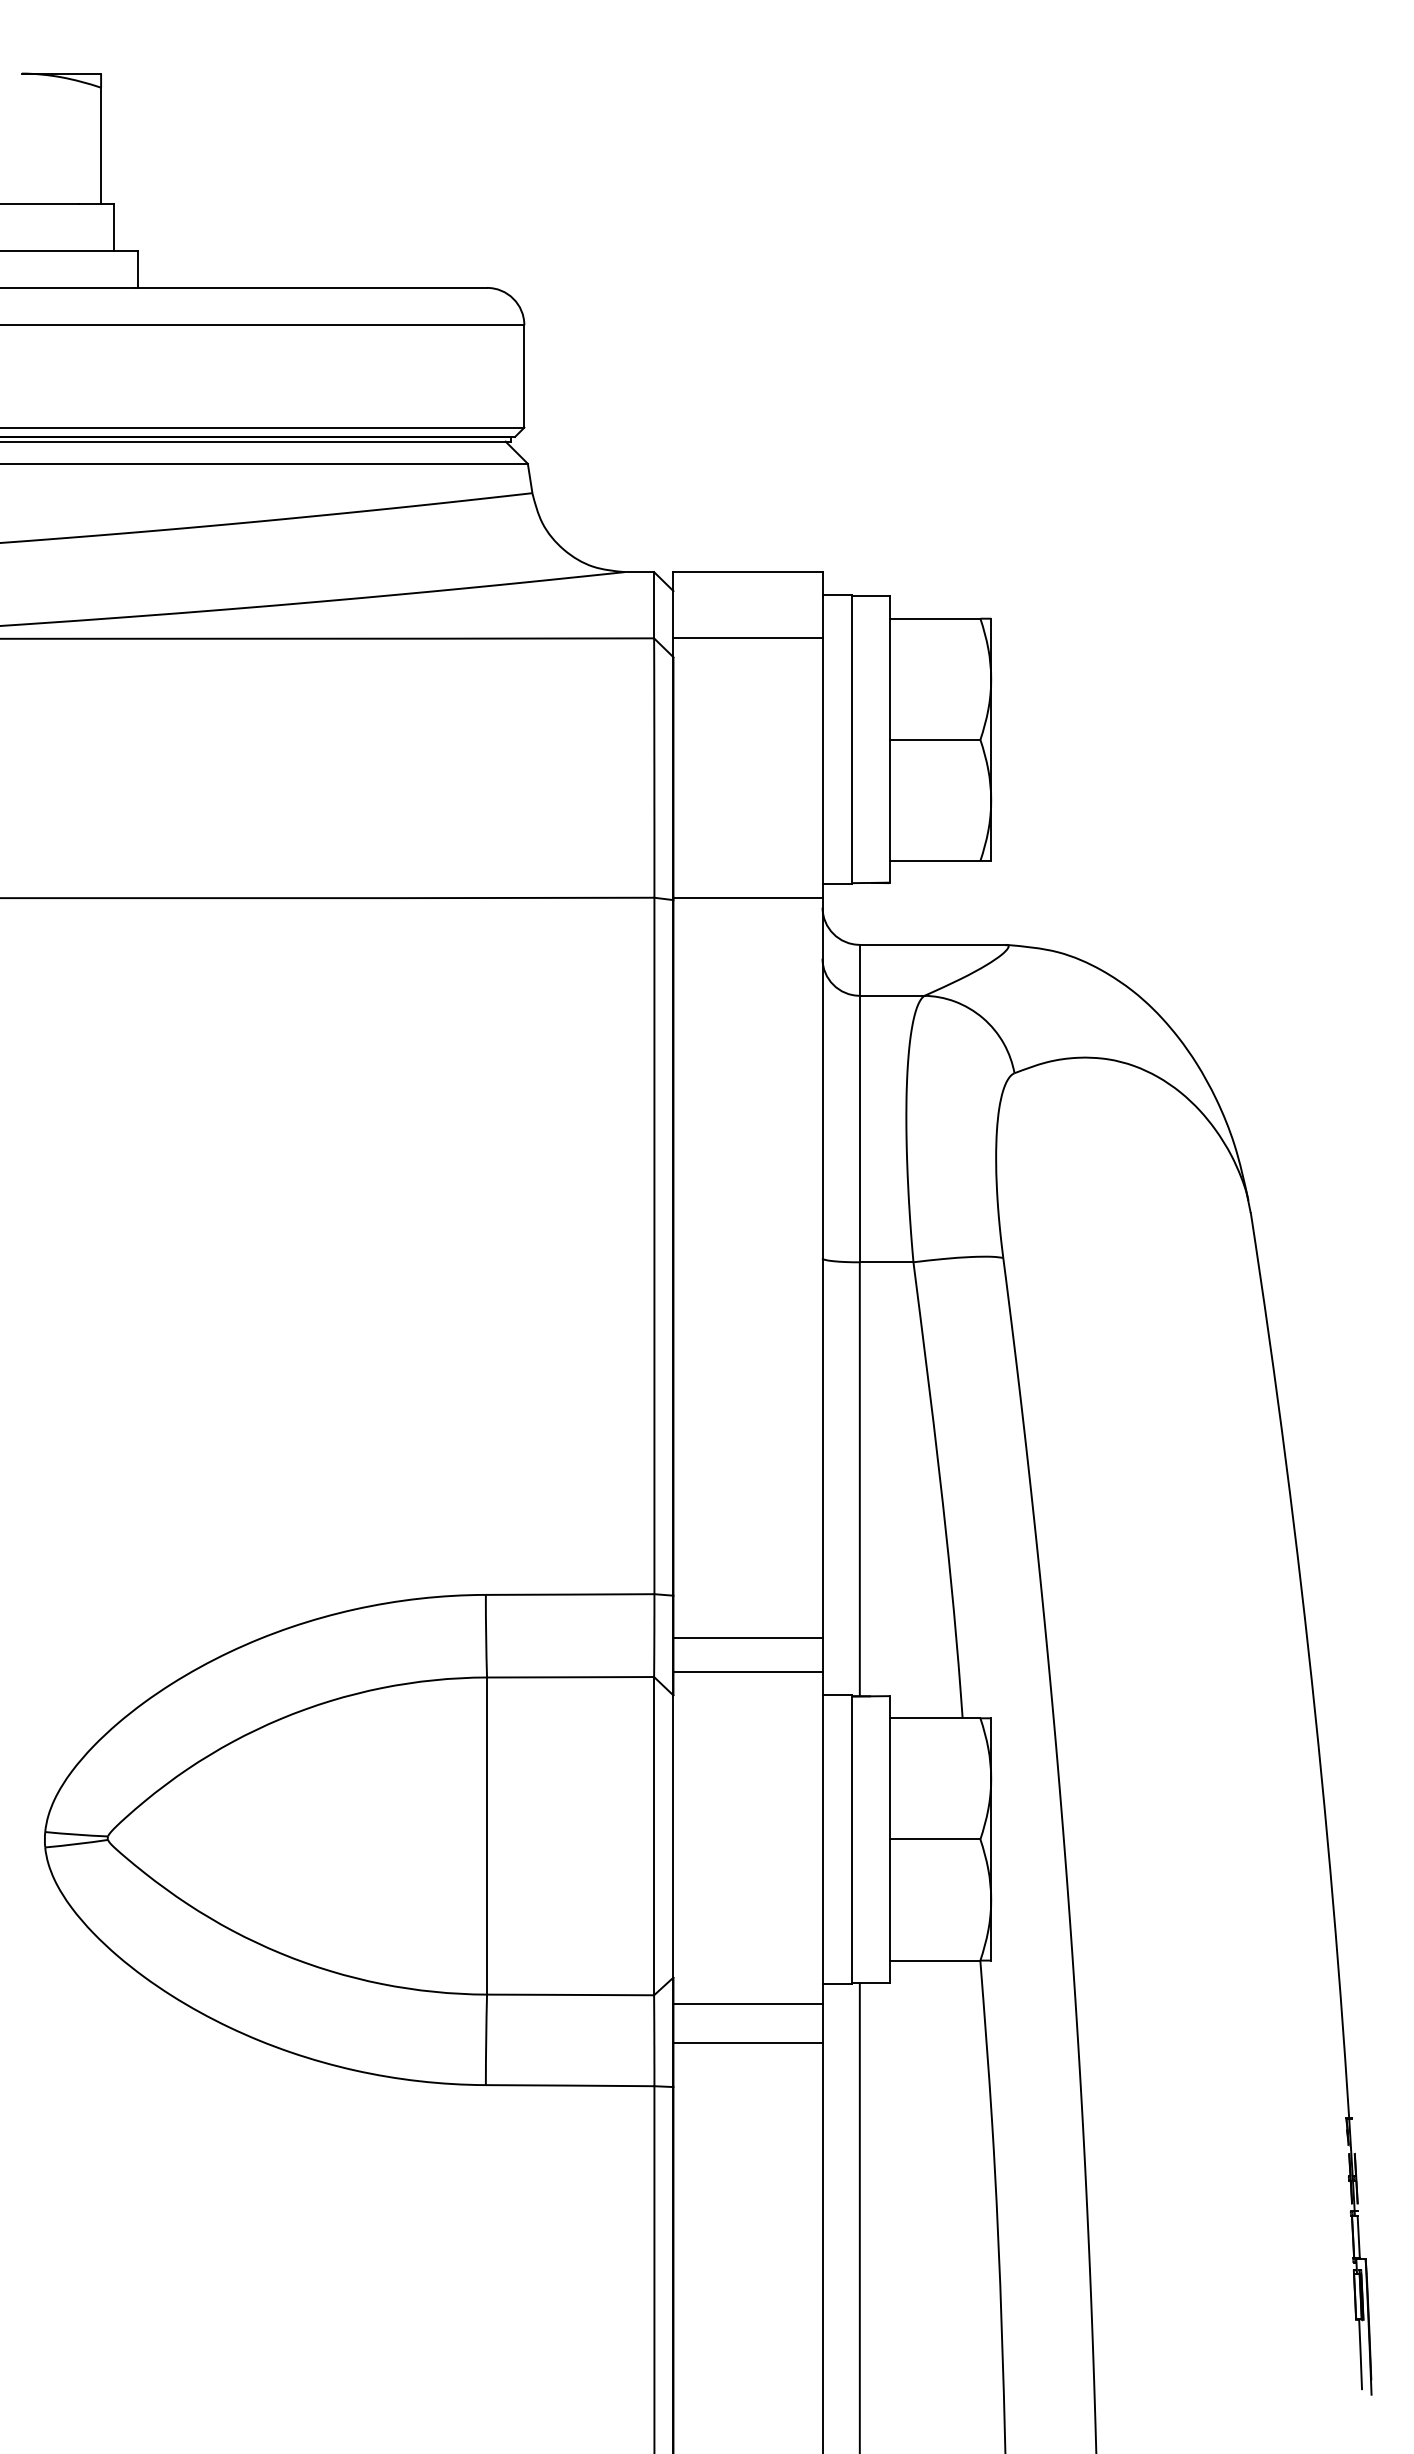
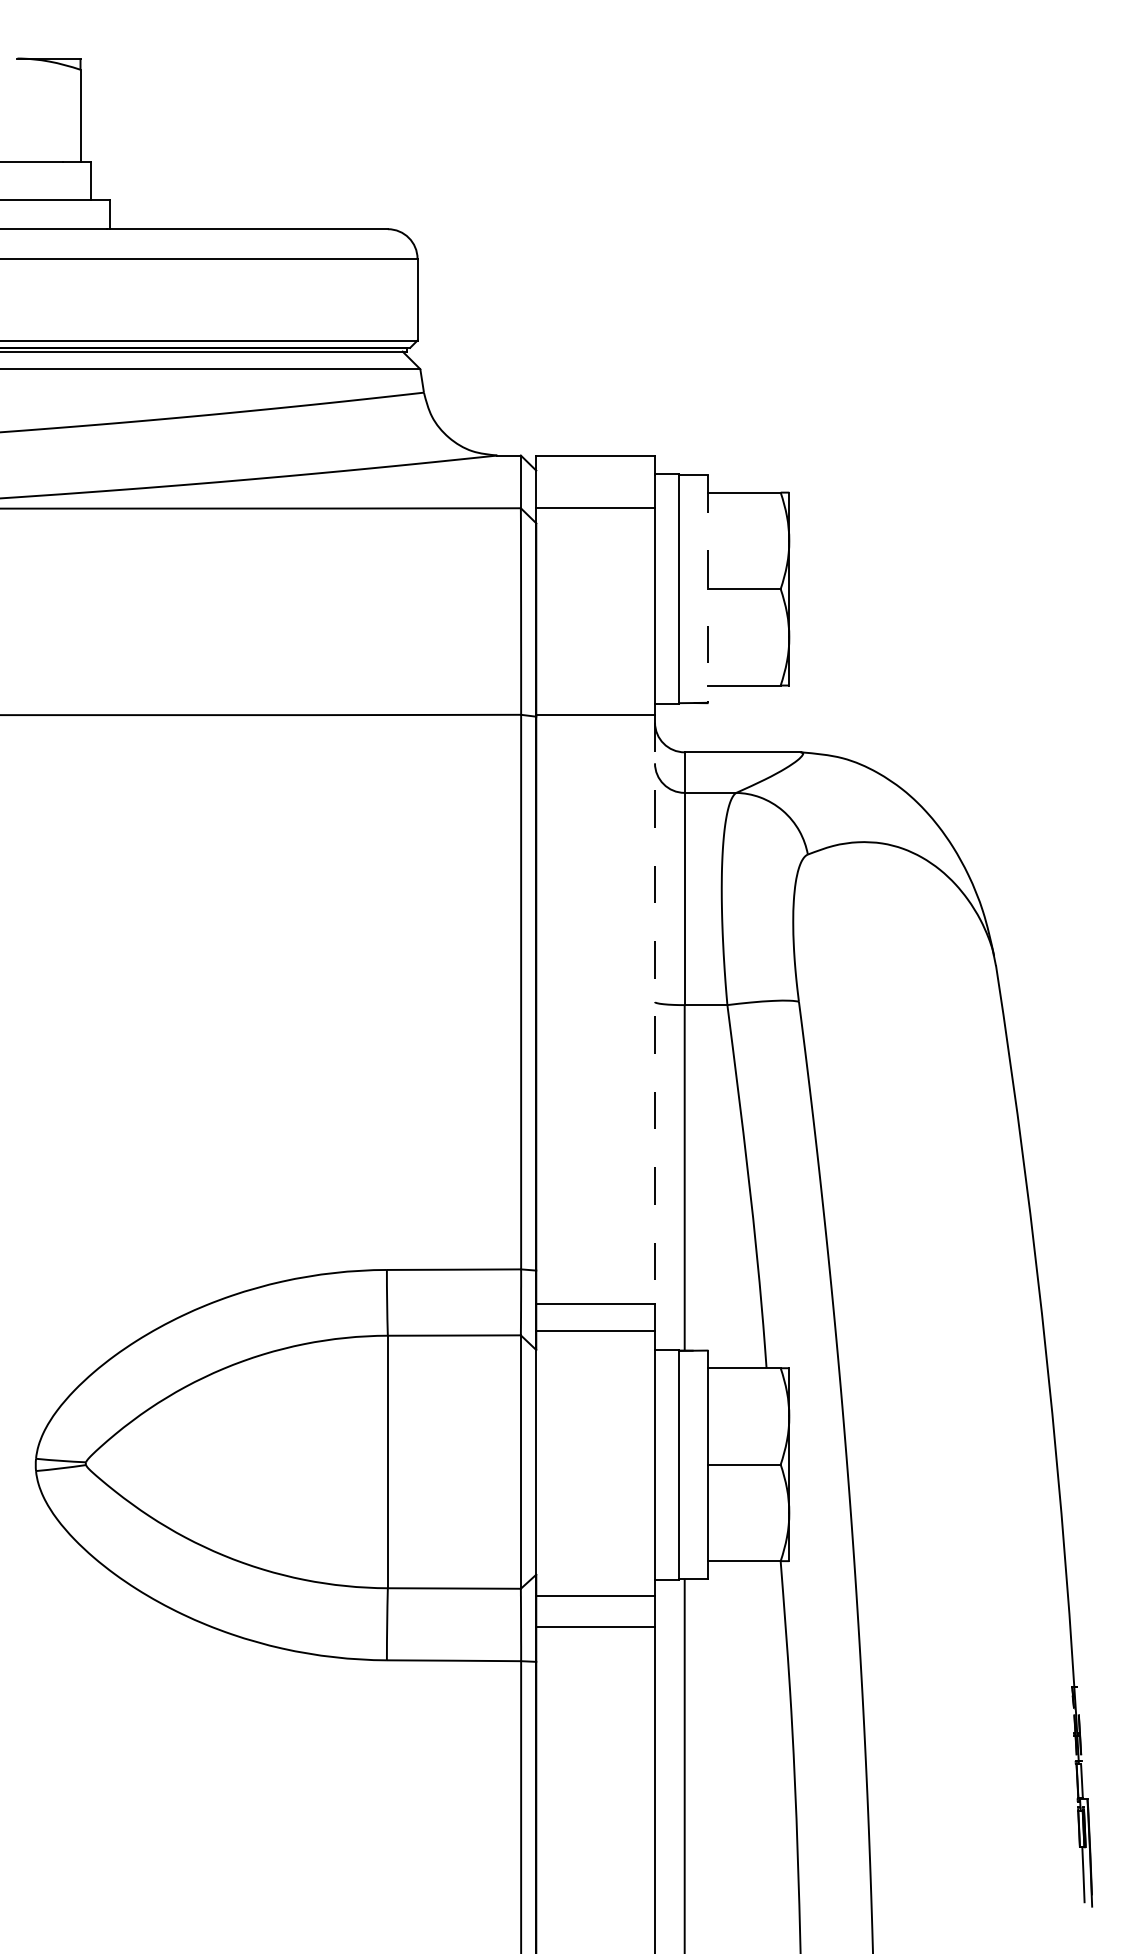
line: (889, 740) -> (708, 589), solid -> dashed
line: (822, 1267) -> (654, 1009), solid -> dashed

